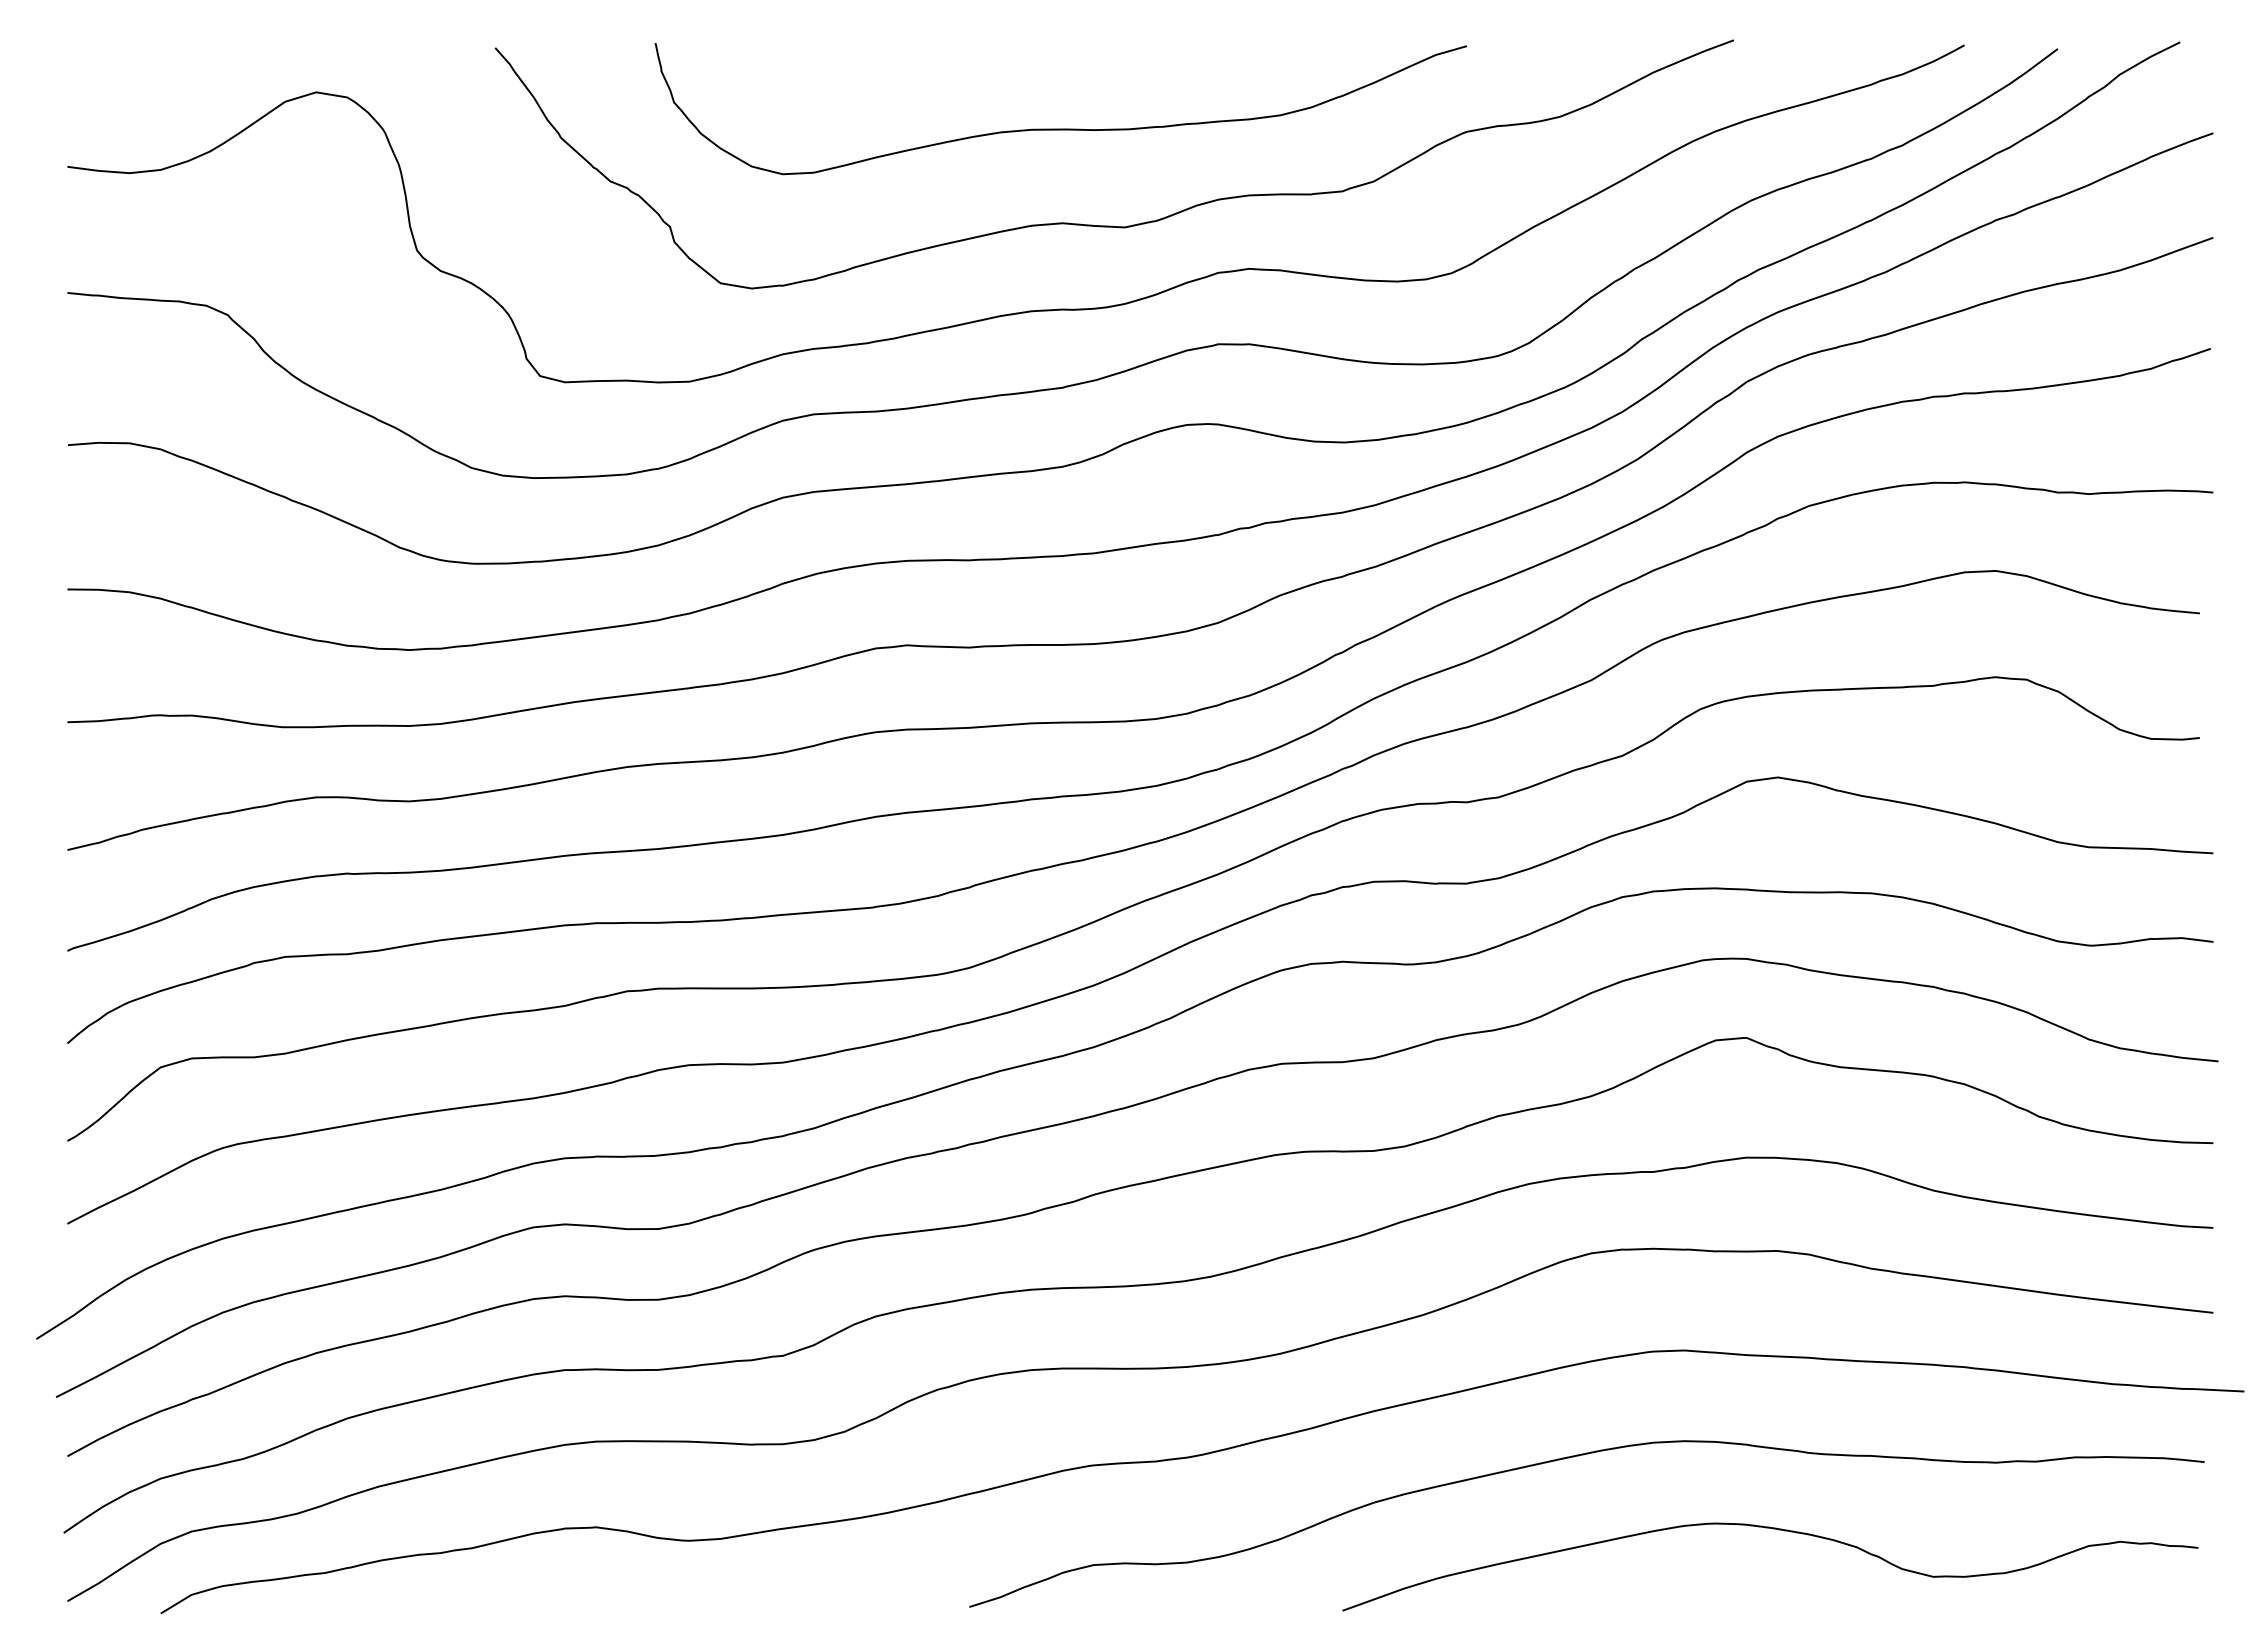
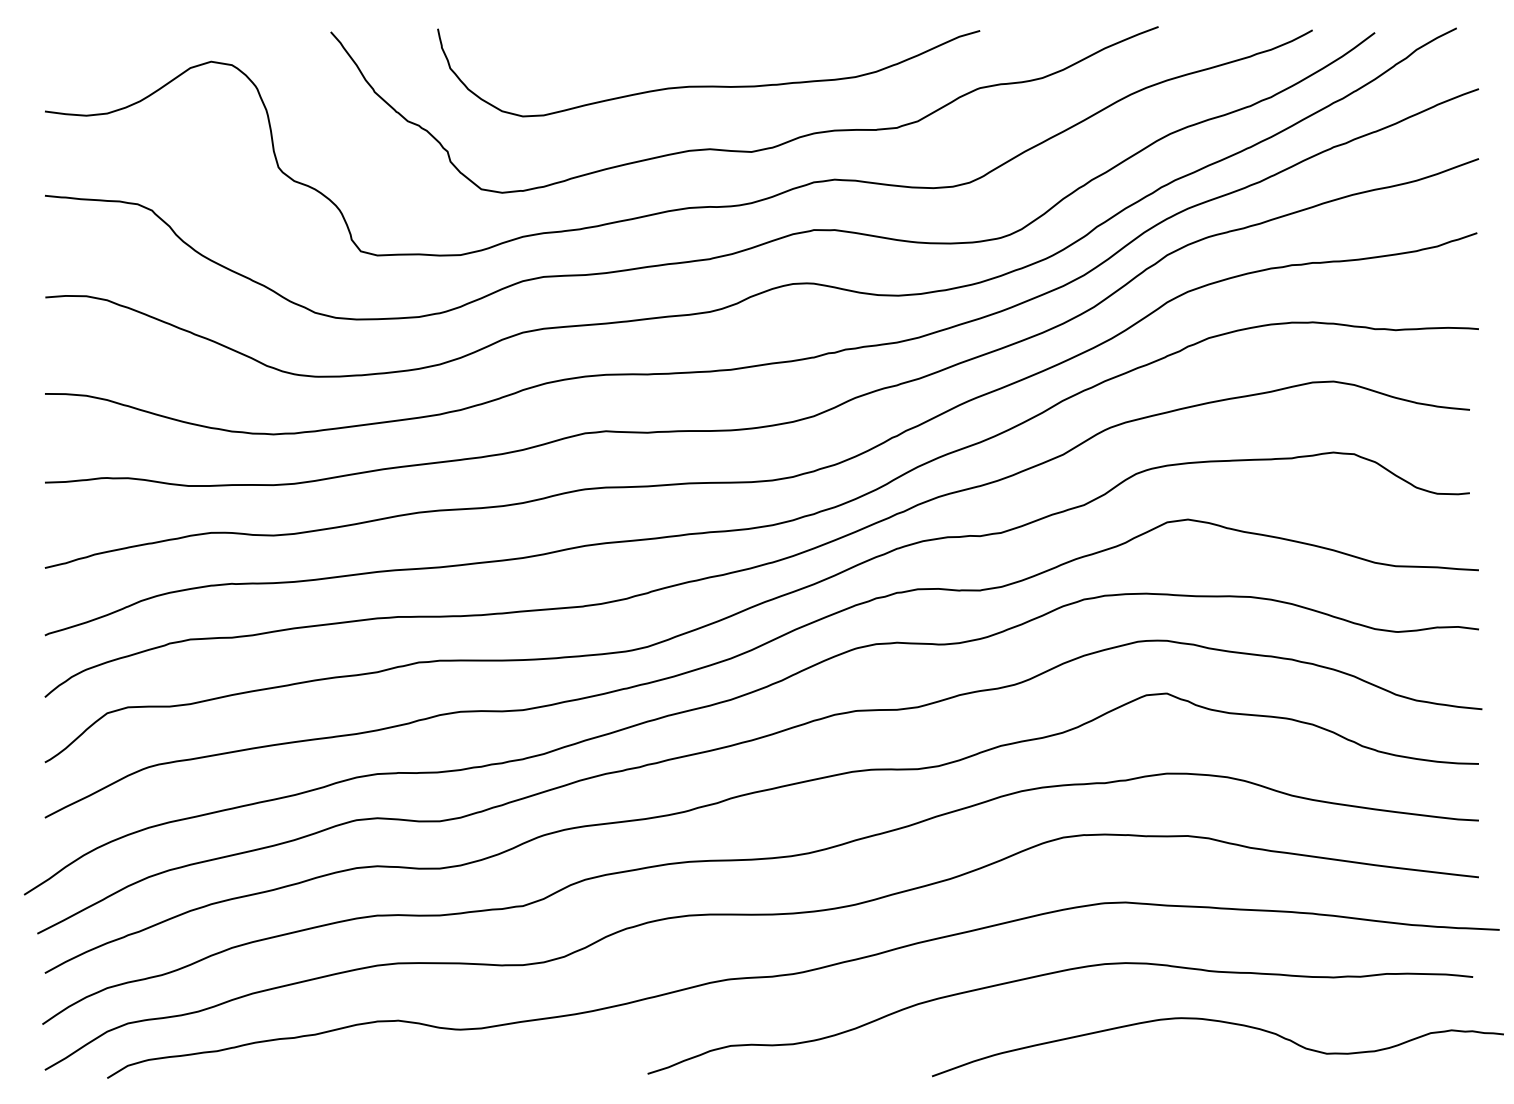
curve: (1772, 1530) -> (1219, 1022), moved

